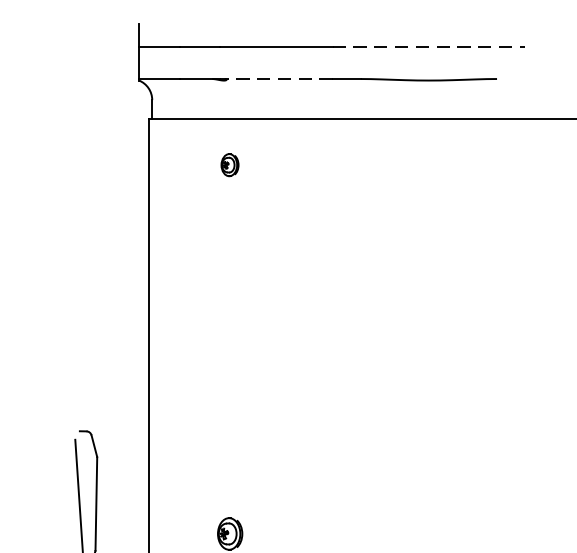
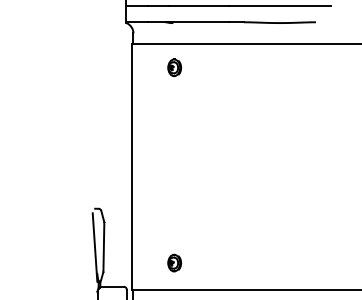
line: (428, 47) -> (279, 5), dashed -> solid
line: (276, 79) -> (199, 22), dashed -> solid
part: (229, 164) -> (174, 67), size x1.43

